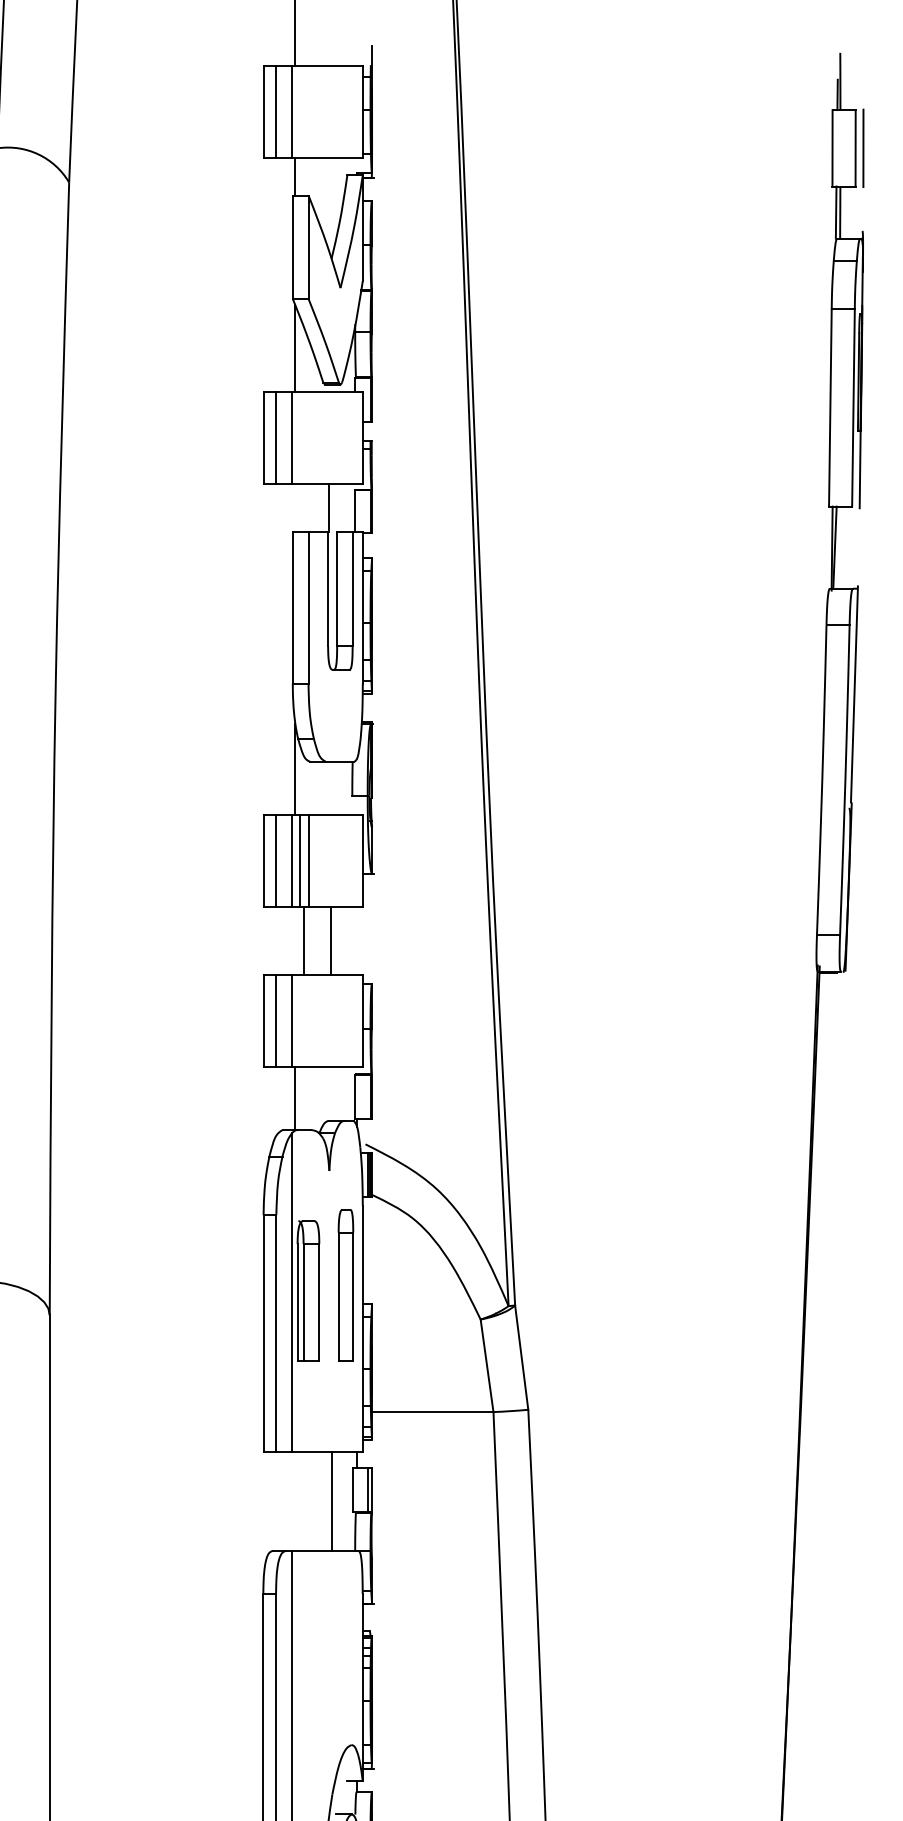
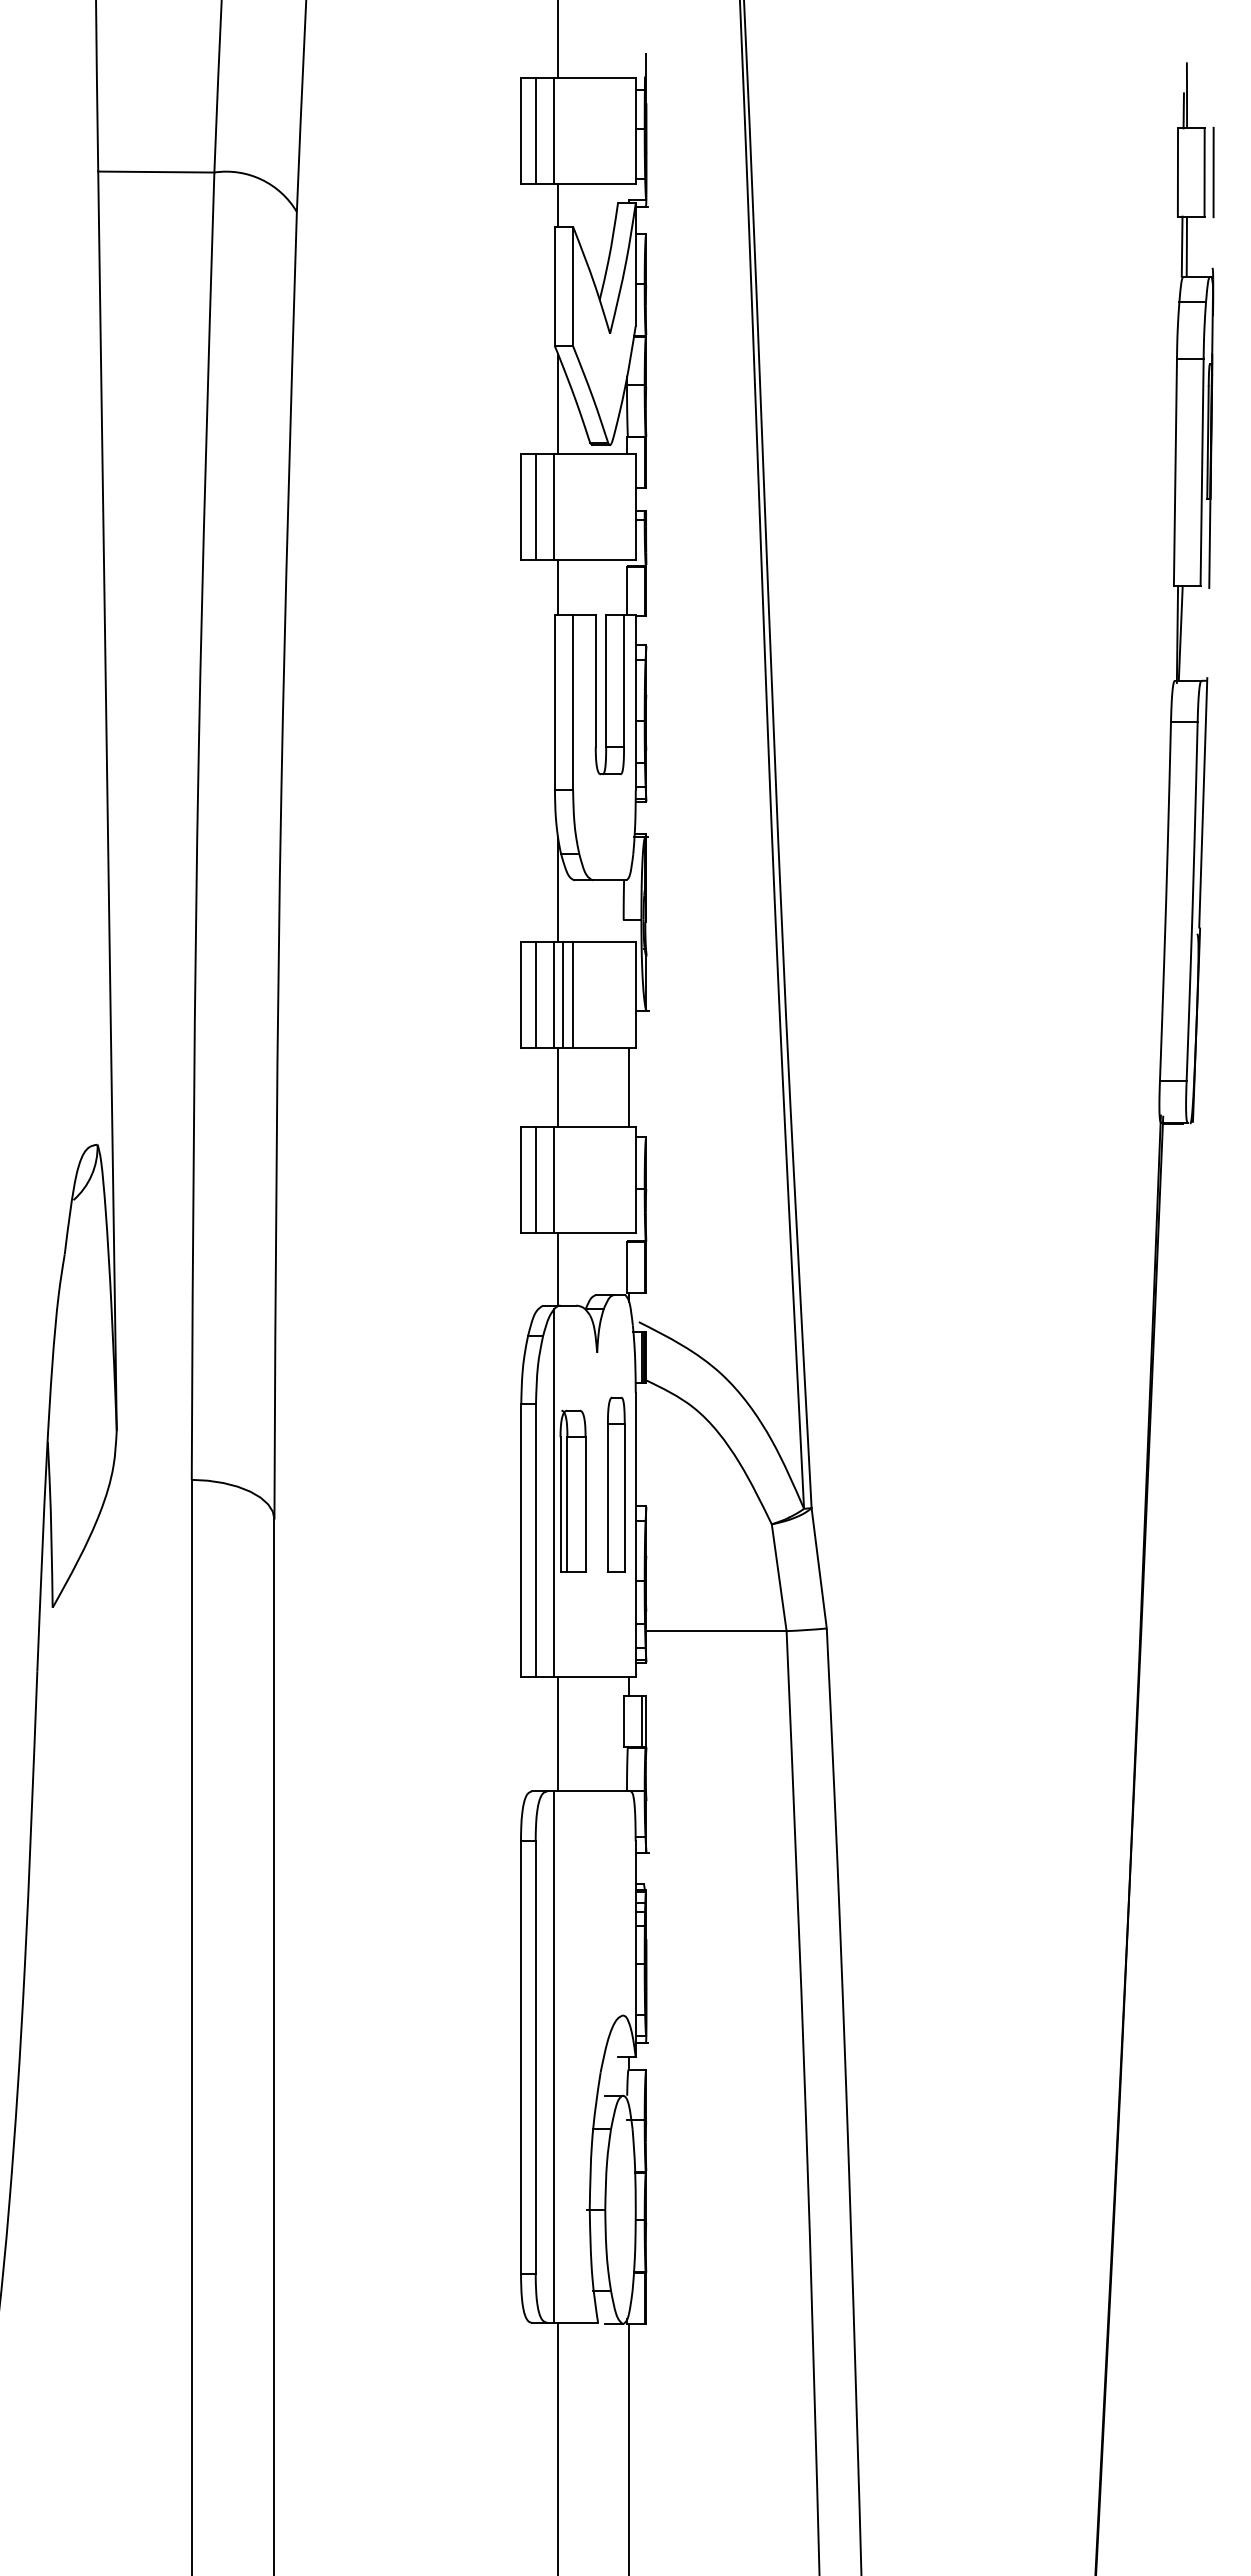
line: (328, 507) -> (557, 587), moved
line: (303, 941) -> (628, 1087), moved
line: (330, 941) -> (557, 1087), moved
line: (331, 1501) -> (557, 1734), moved

